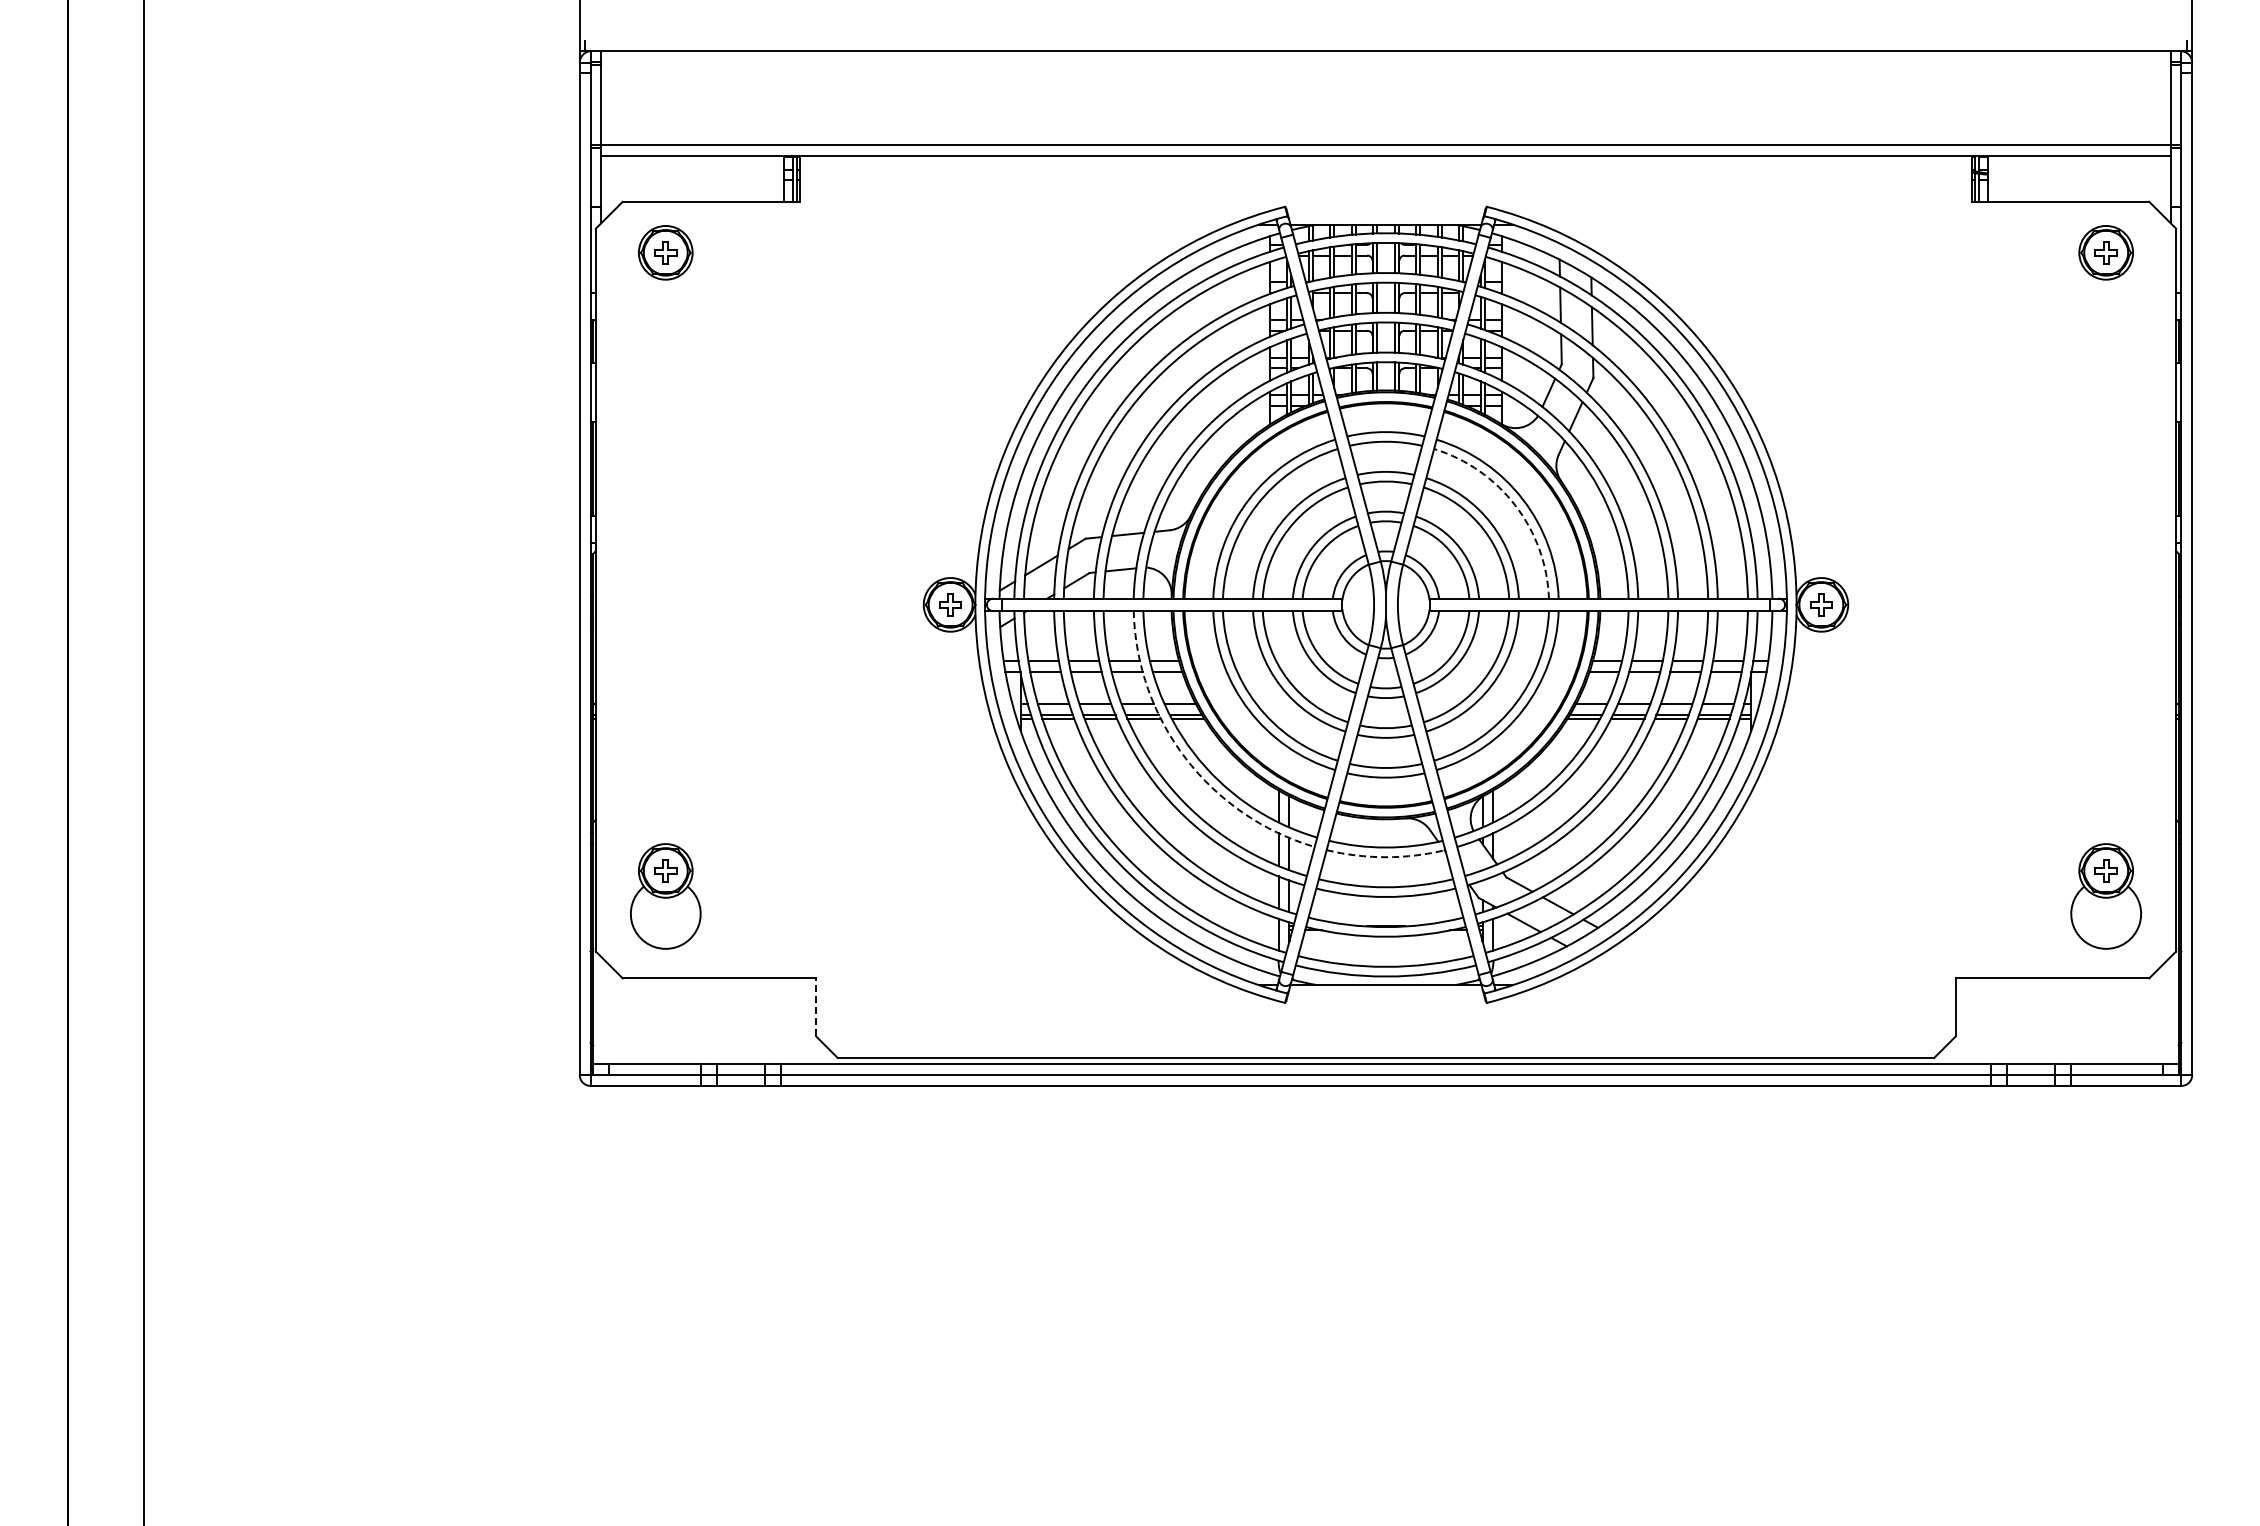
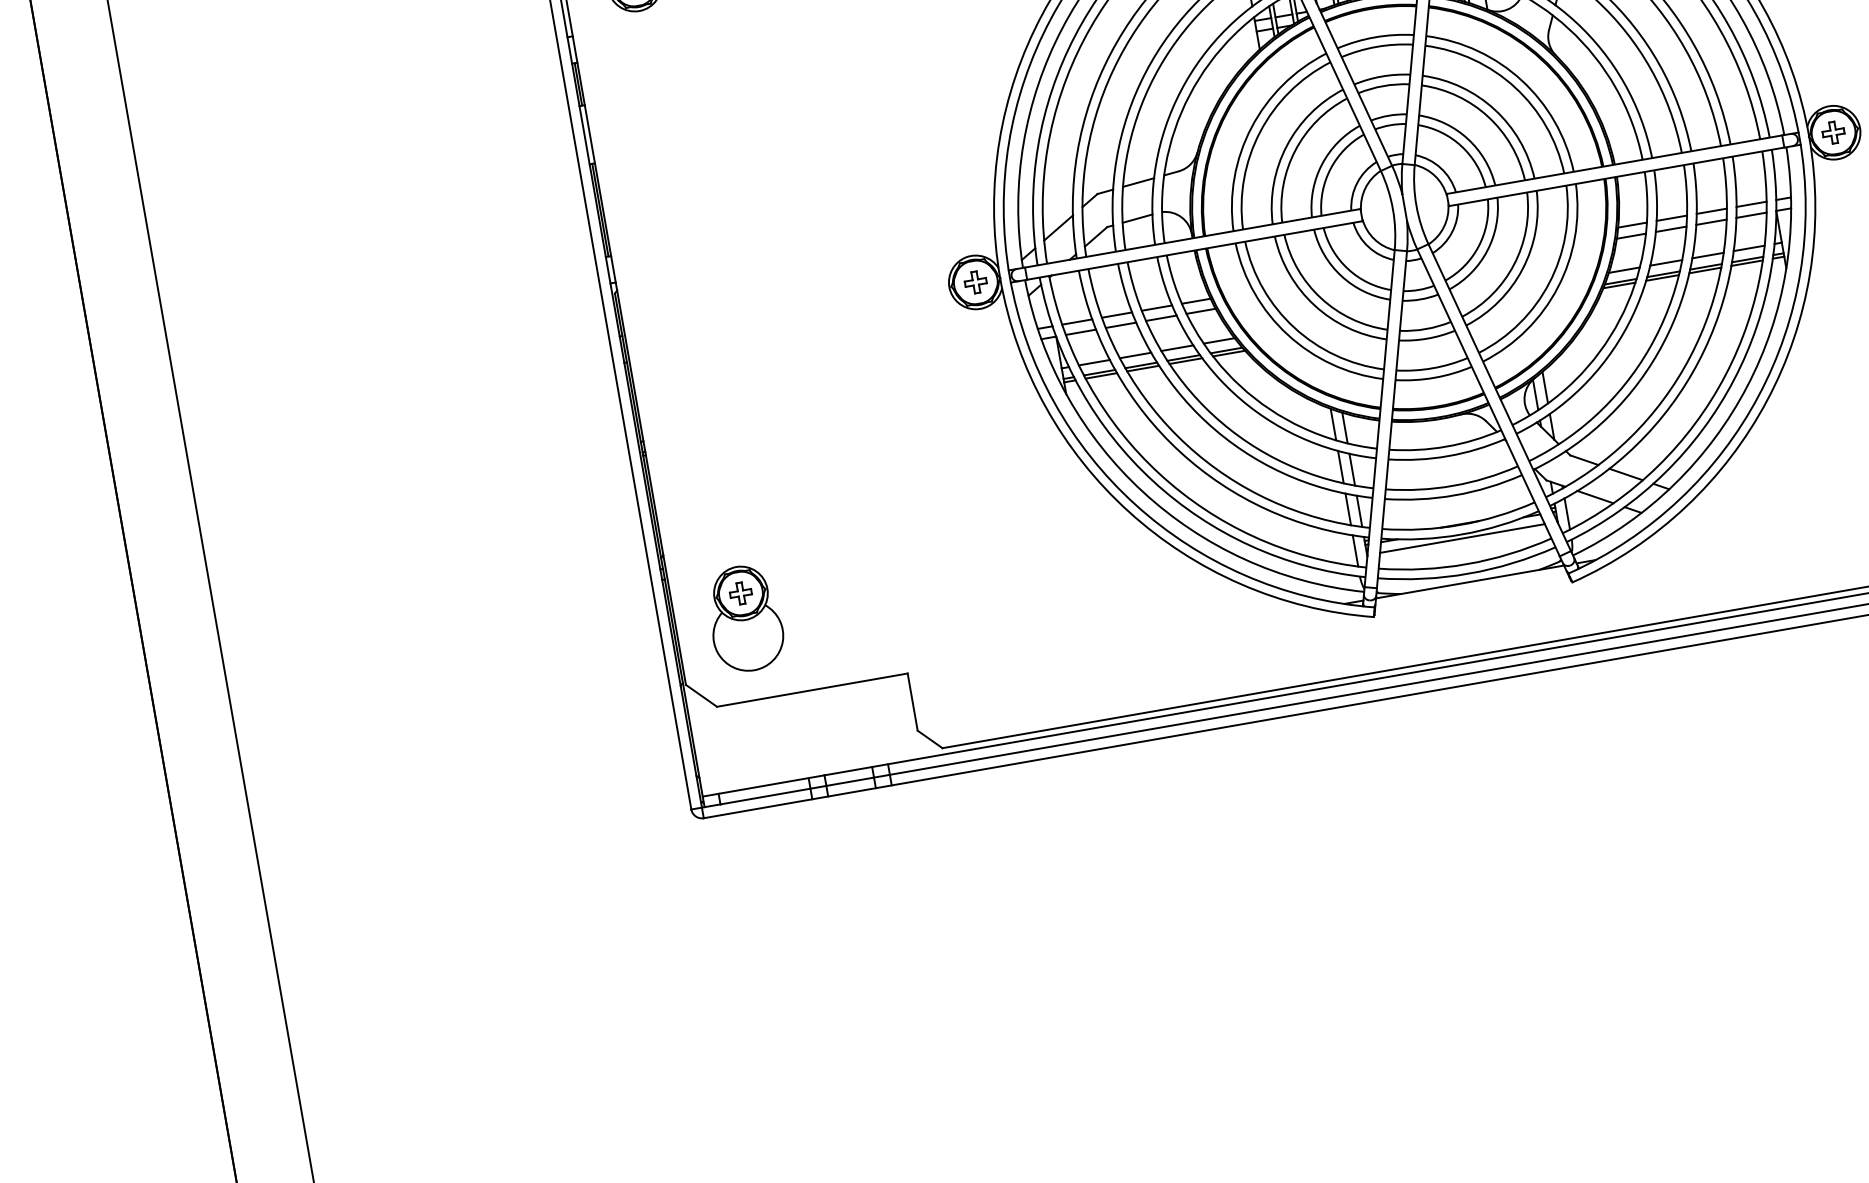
arc: (1515, 505) -> (1515, 87), dashed -> solid
arc: (1185, 758) -> (1233, 393), dashed -> solid
arc: (1385, 857) -> (1447, 456), dashed -> solid
line: (1385, 940) -> (1461, 538), added
line: (816, 1006) -> (912, 701), dashed -> solid

